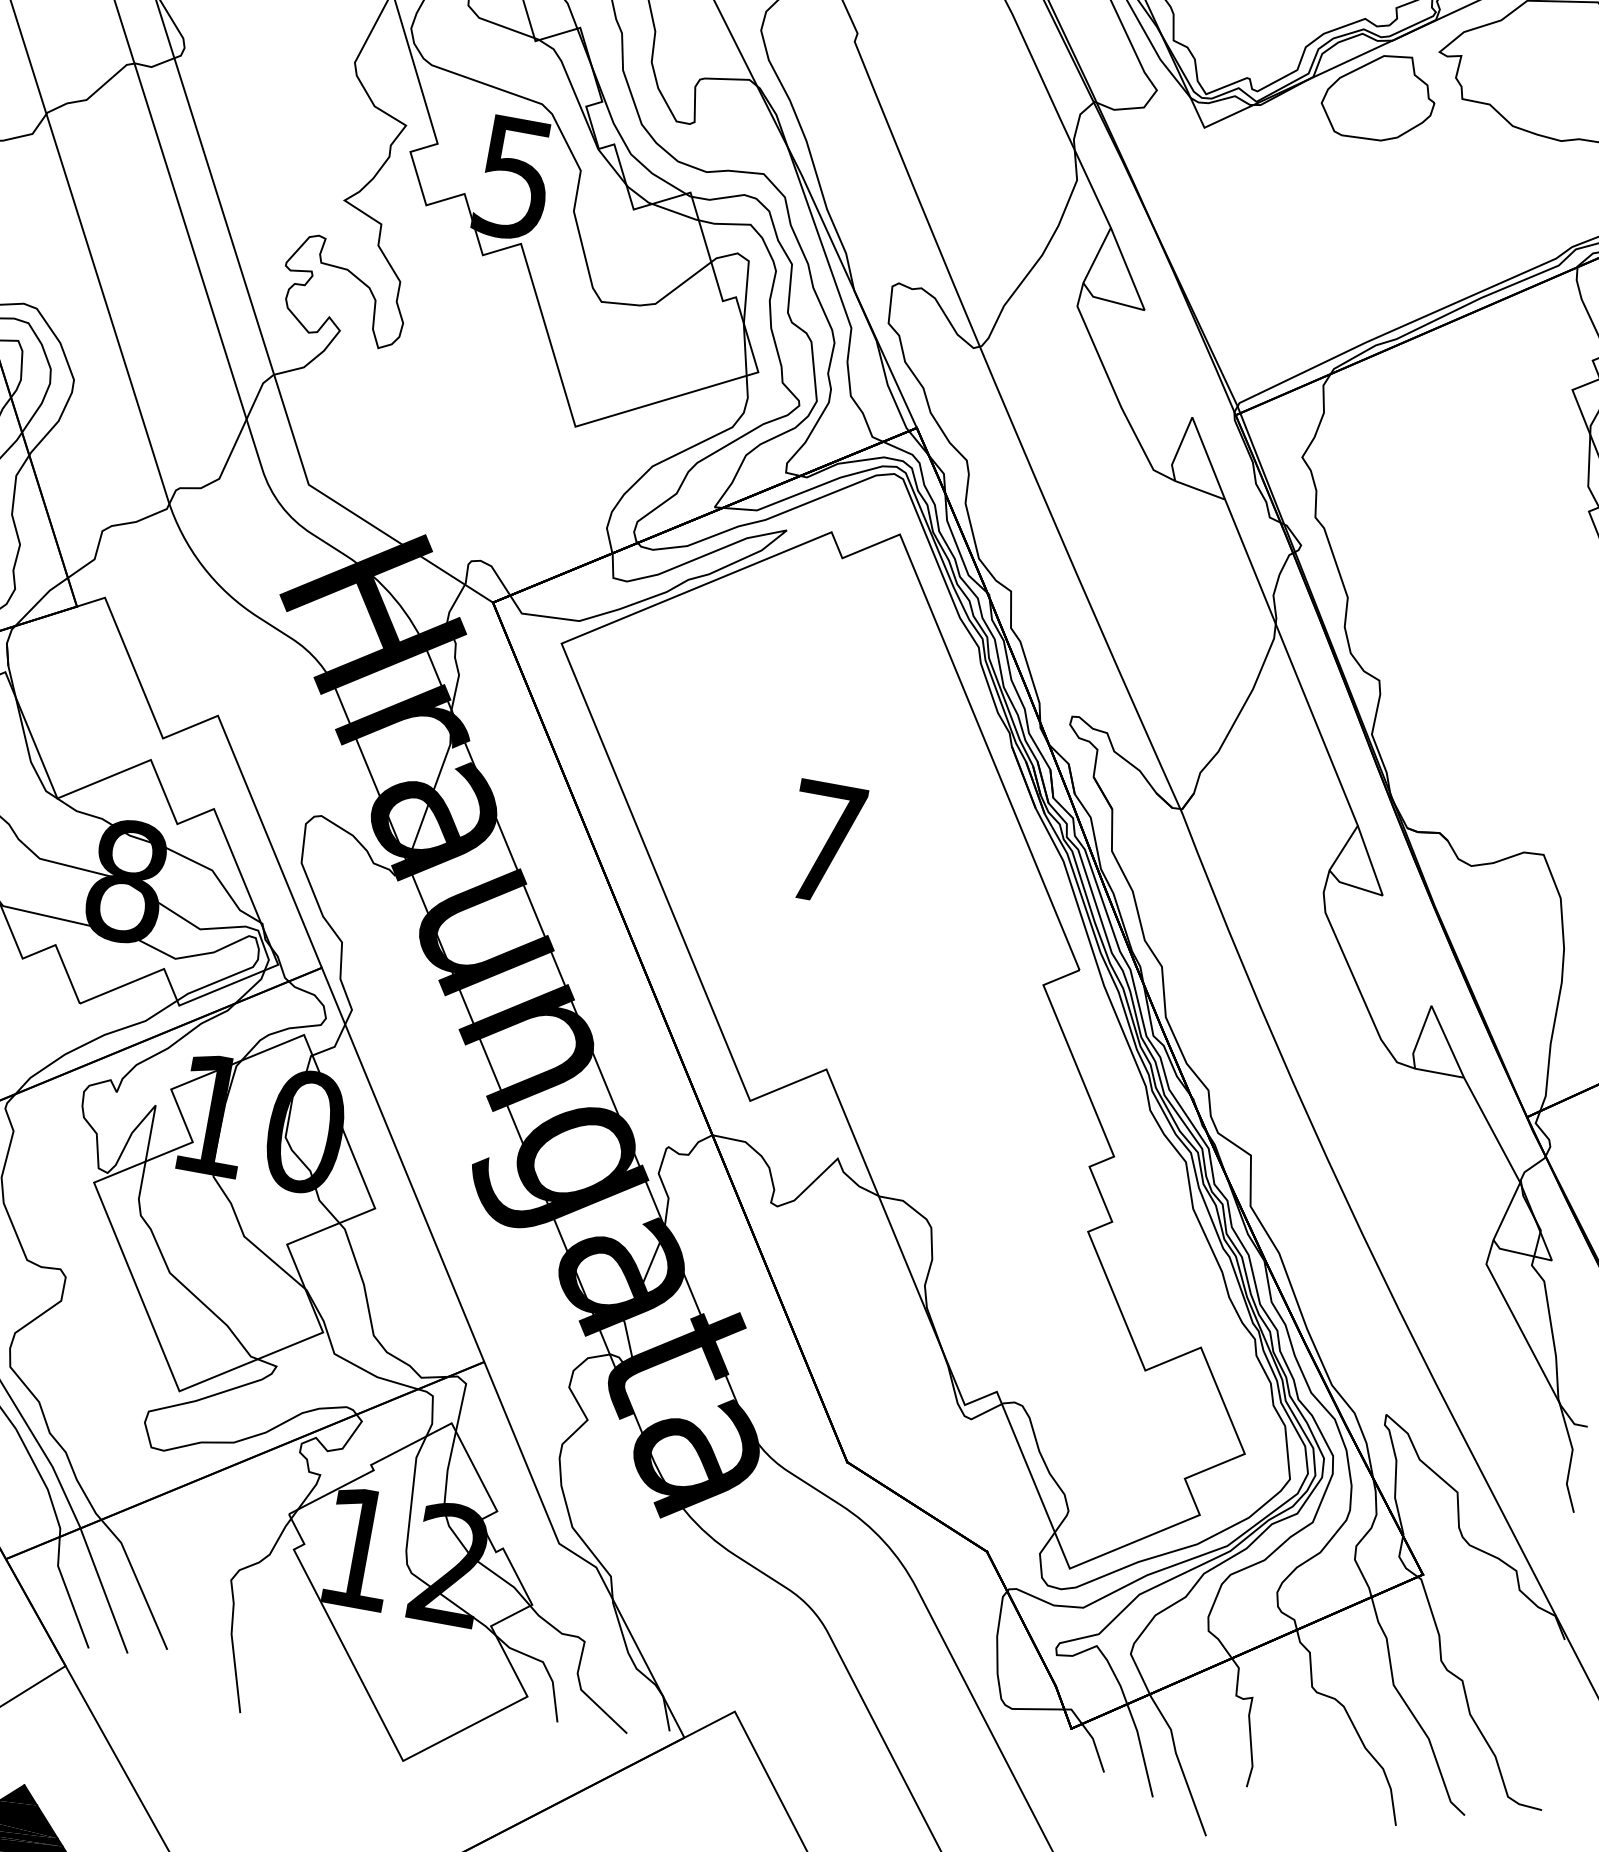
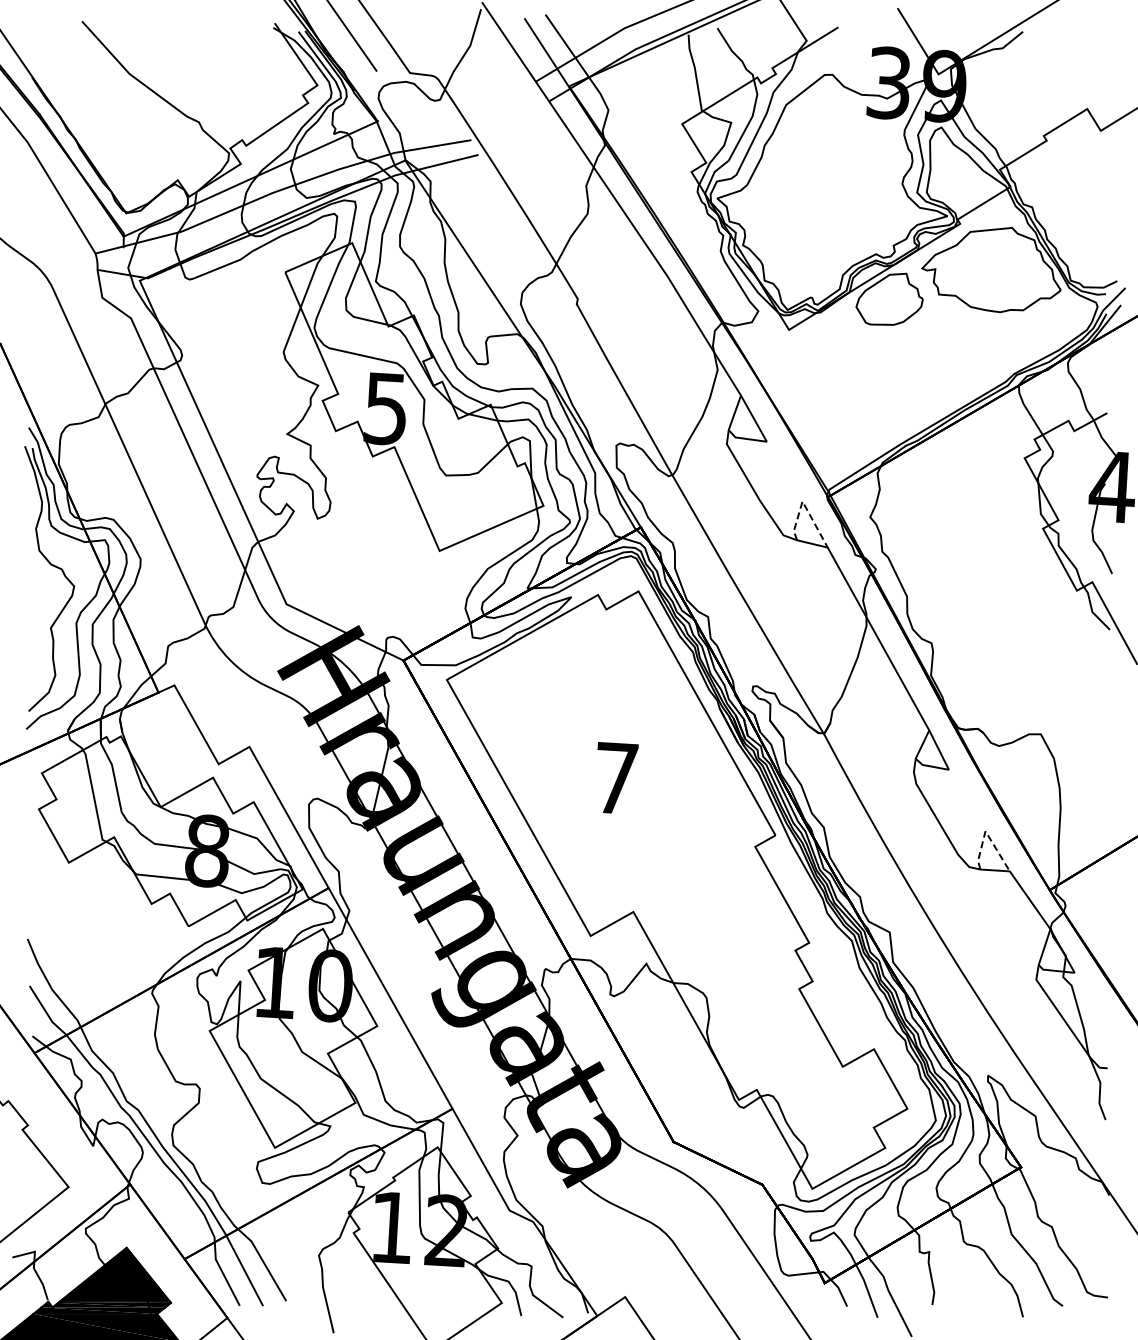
line: (1194, 424) -> (804, 505), solid -> dashed
line: (1434, 1009) -> (987, 833), solid -> dashed

